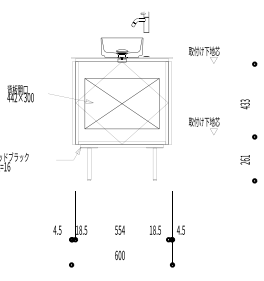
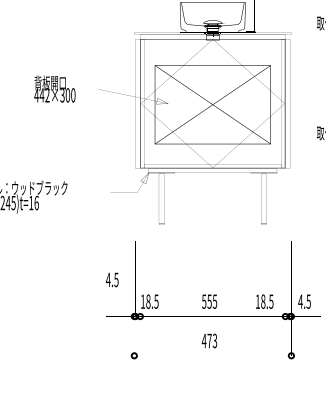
text: (57, 229) -> (112, 278), moved
text: (122, 229) -> (213, 300), 554 -> 555
text: (119, 255) -> (208, 341), 600 -> 473

